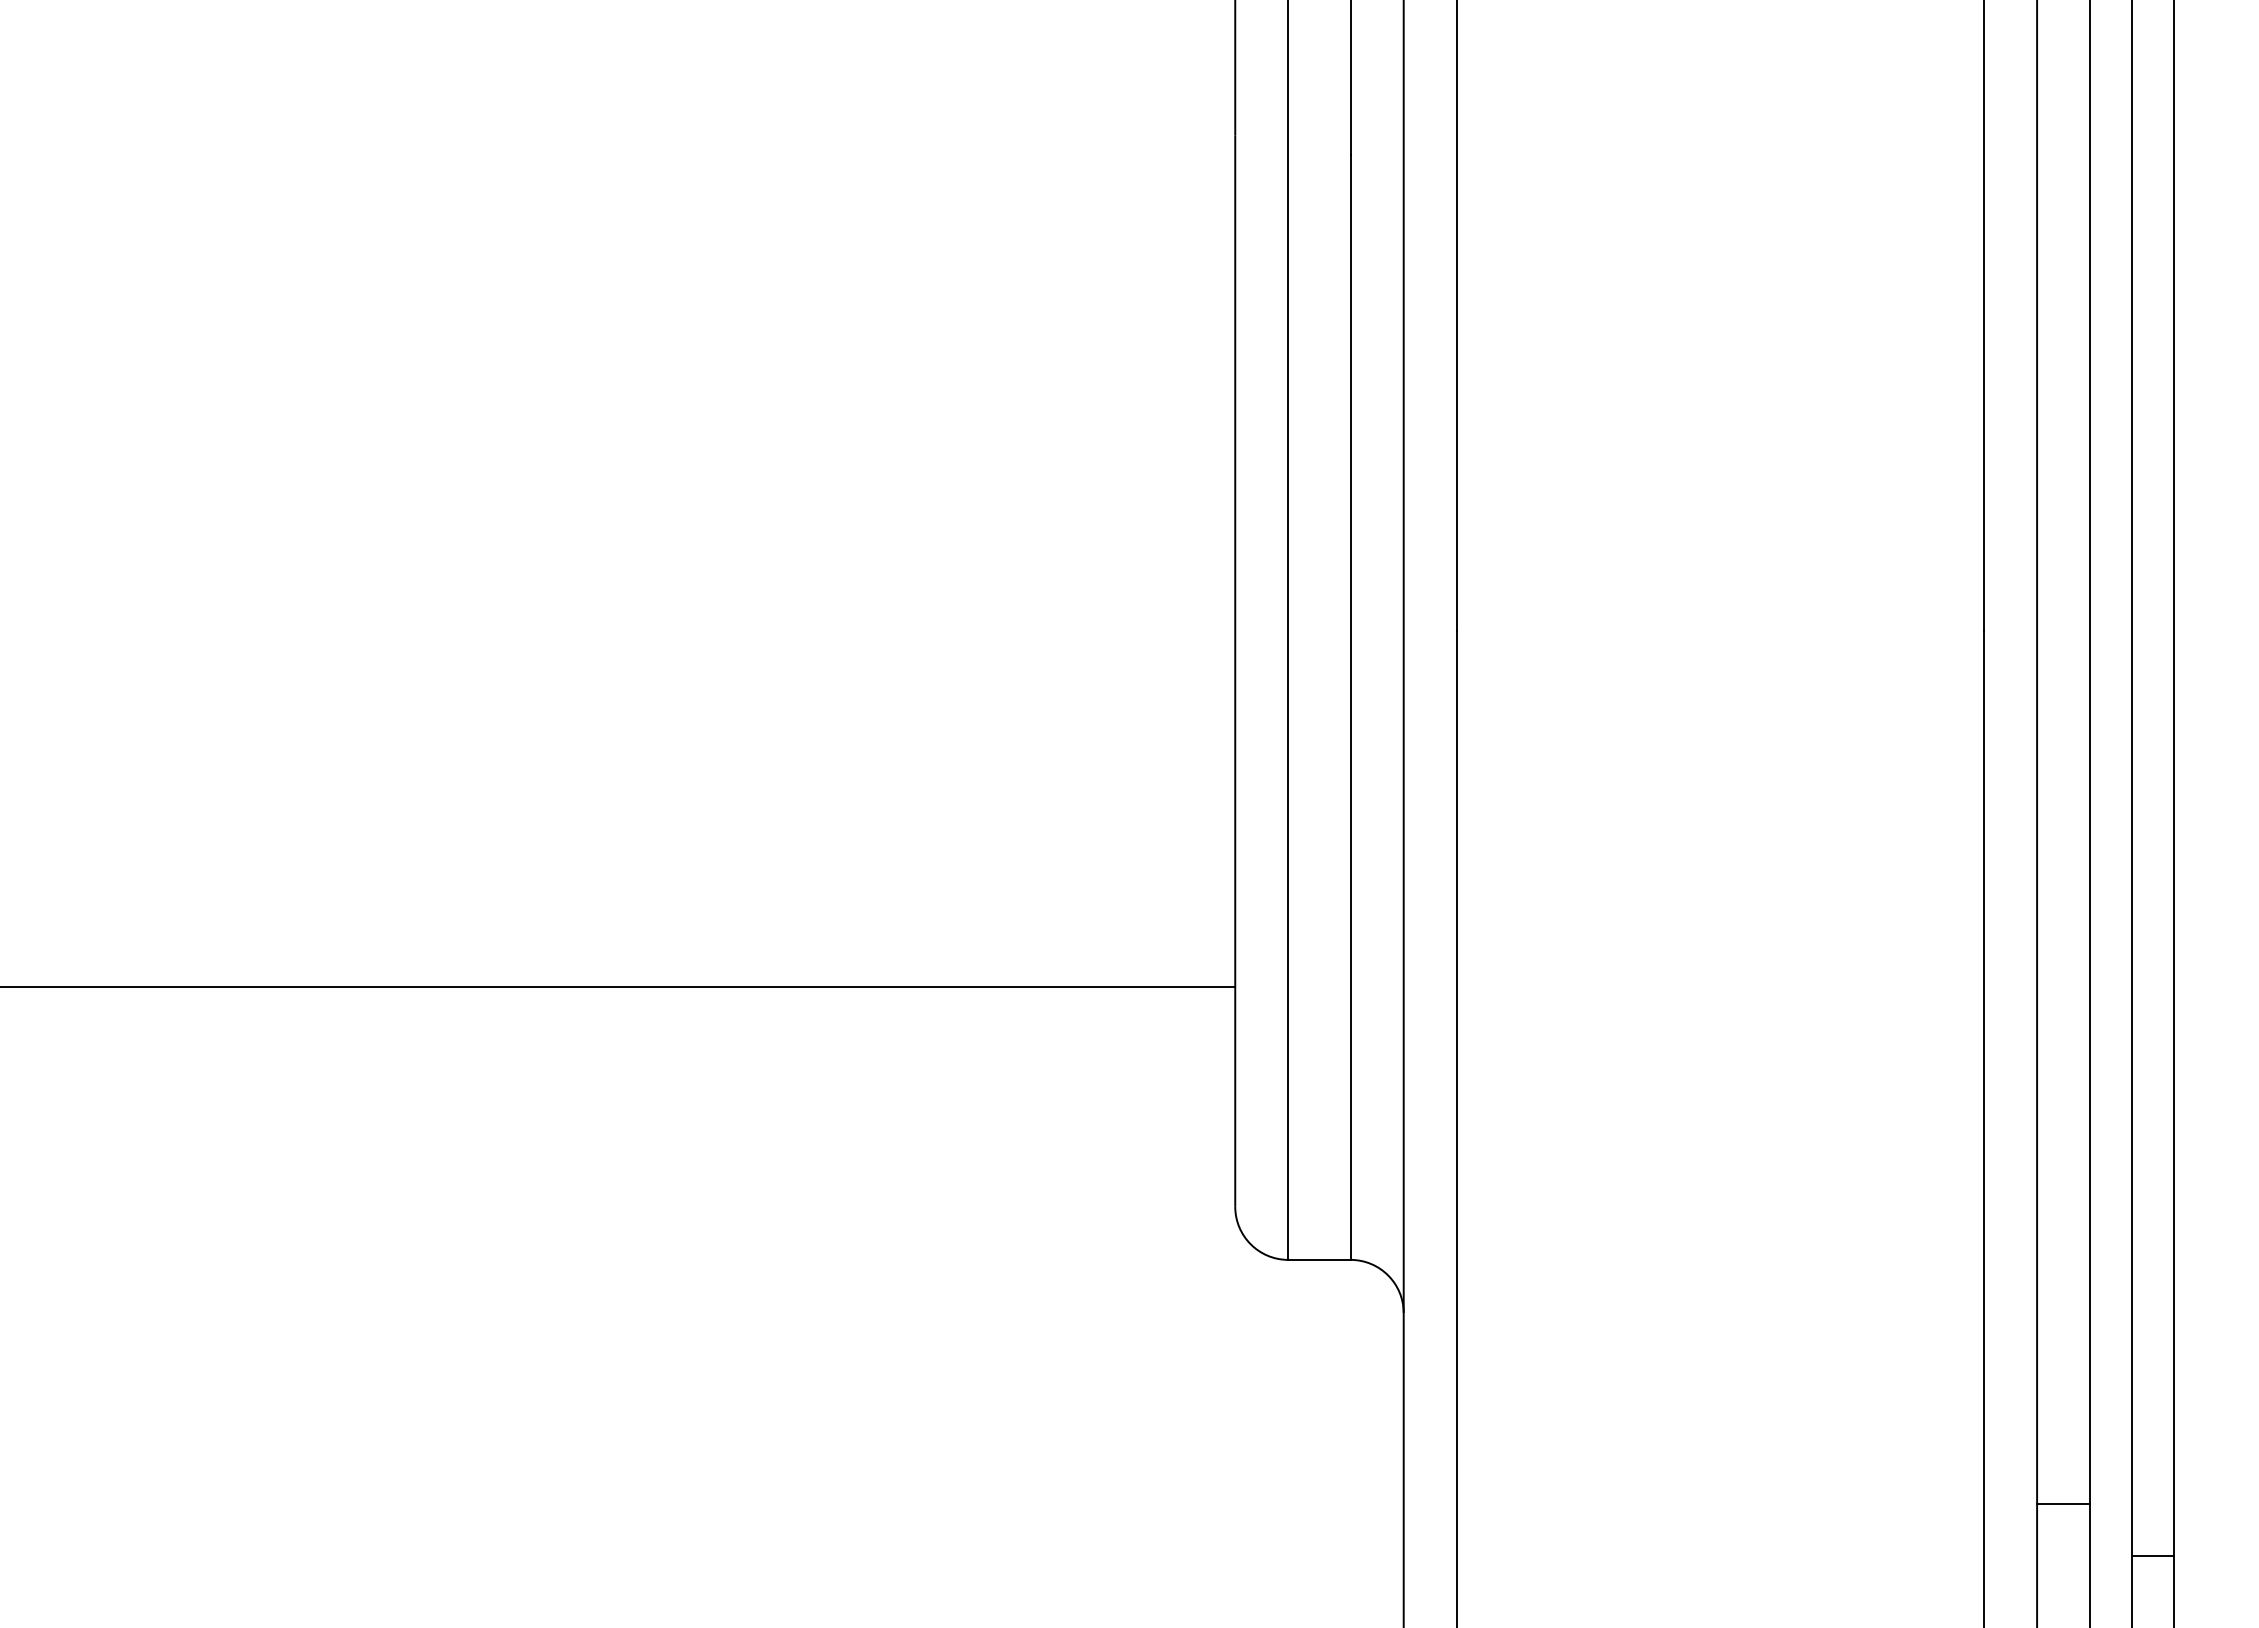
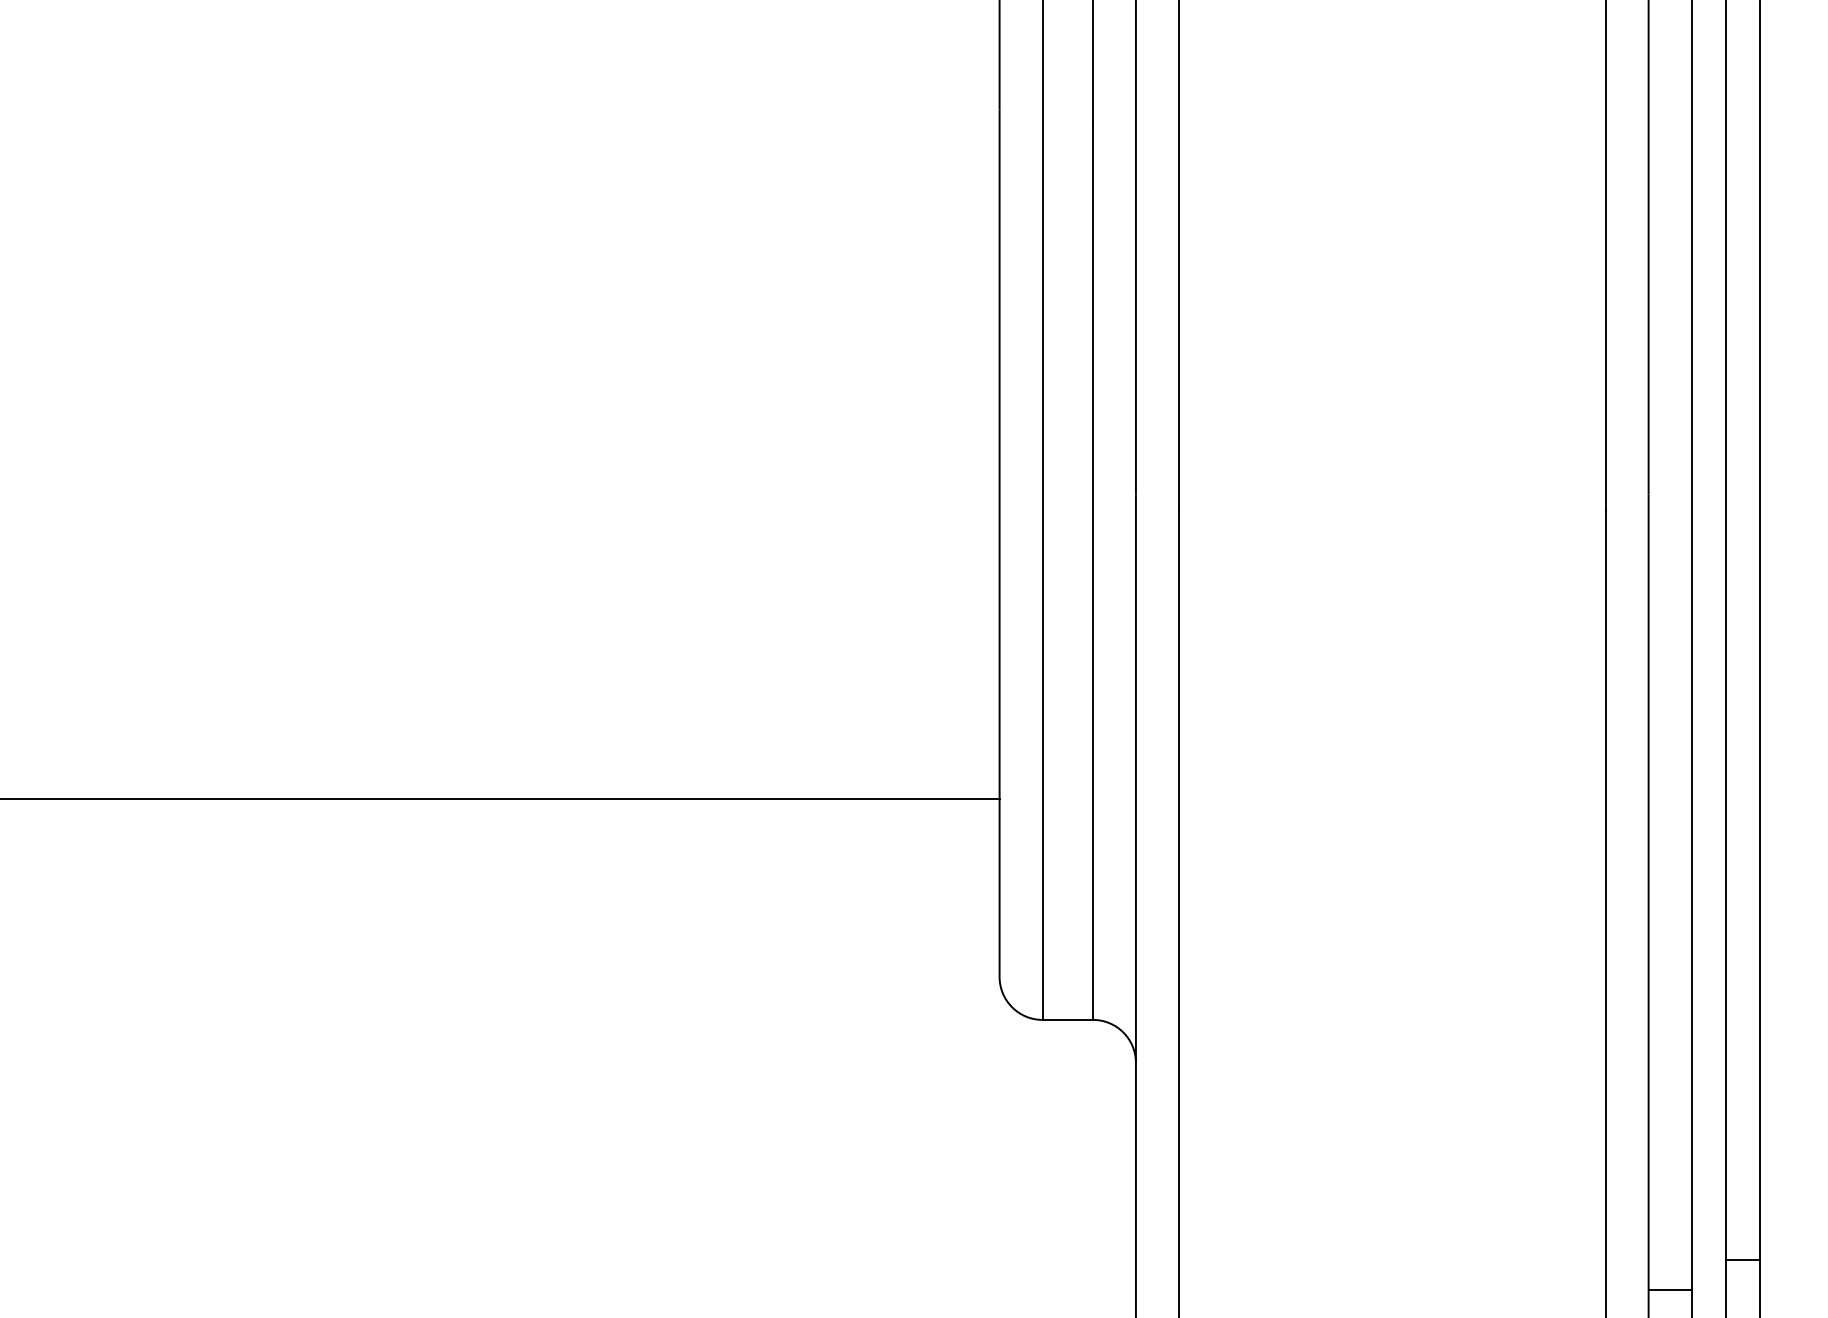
line: (2063, 1504) -> (1669, 1289), moved

